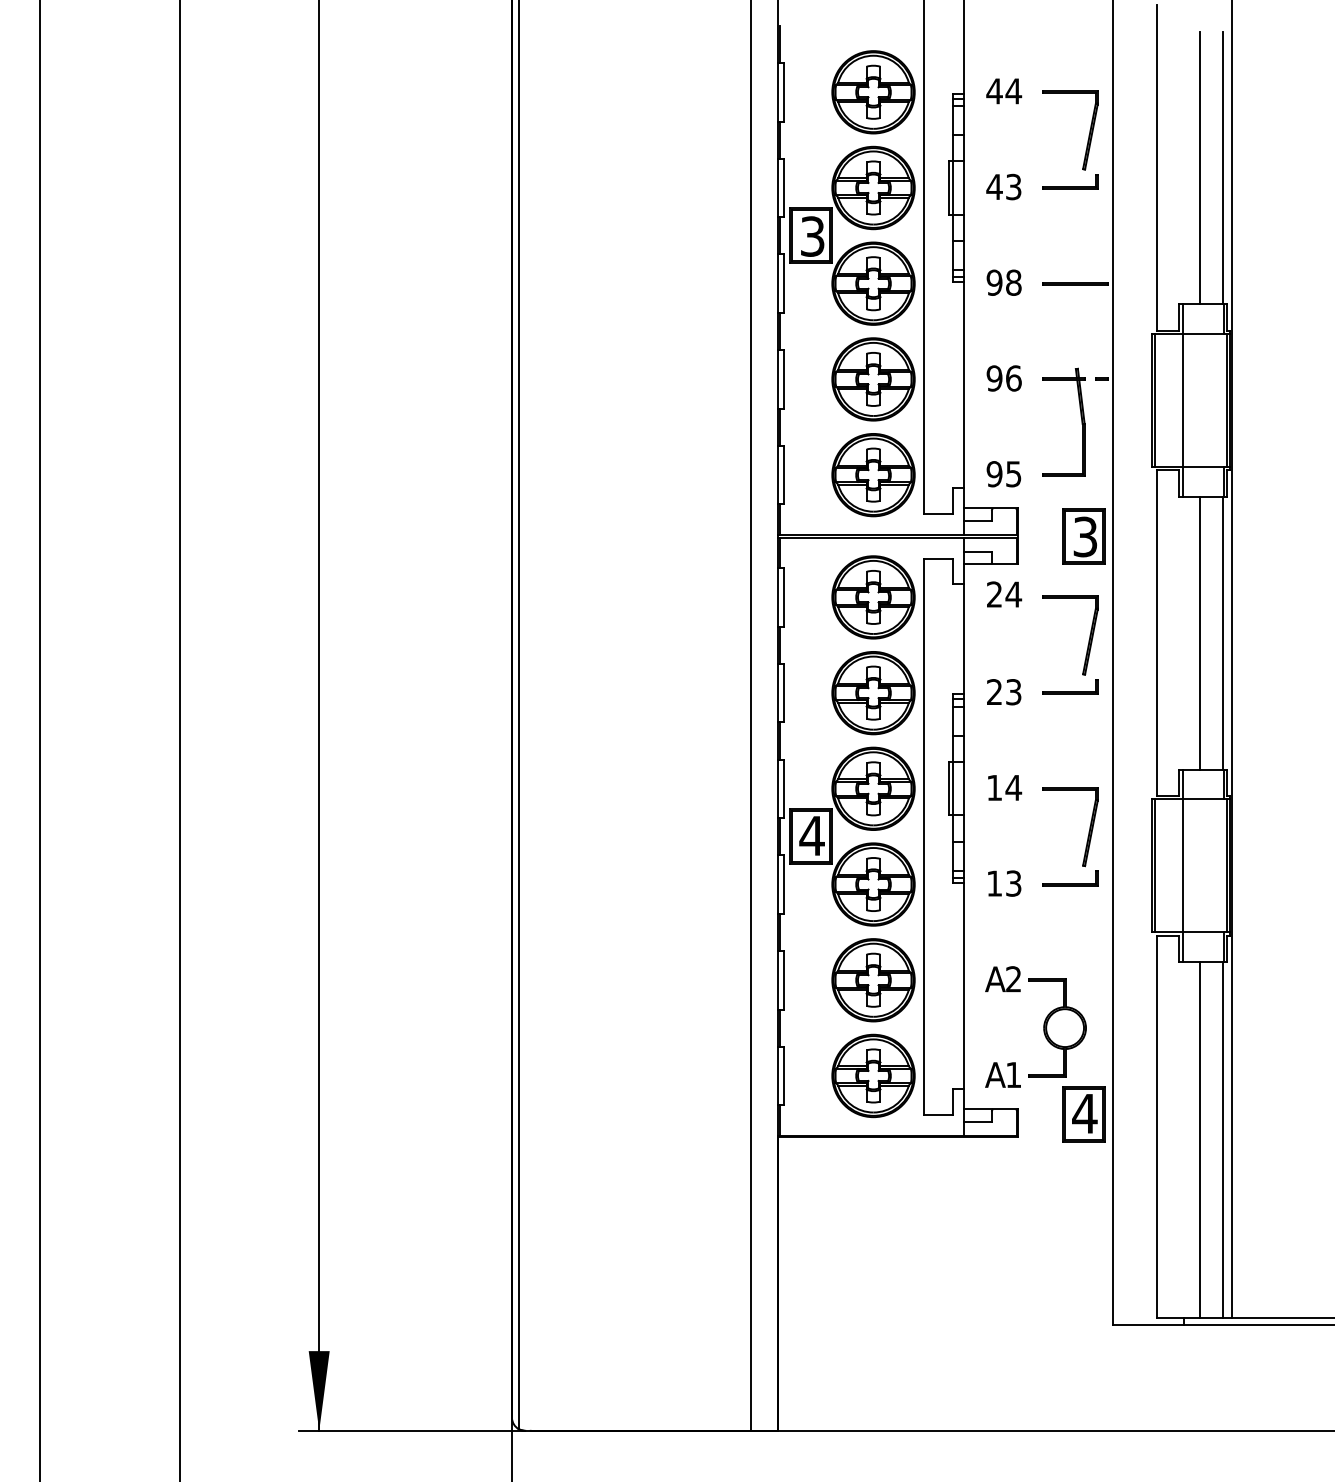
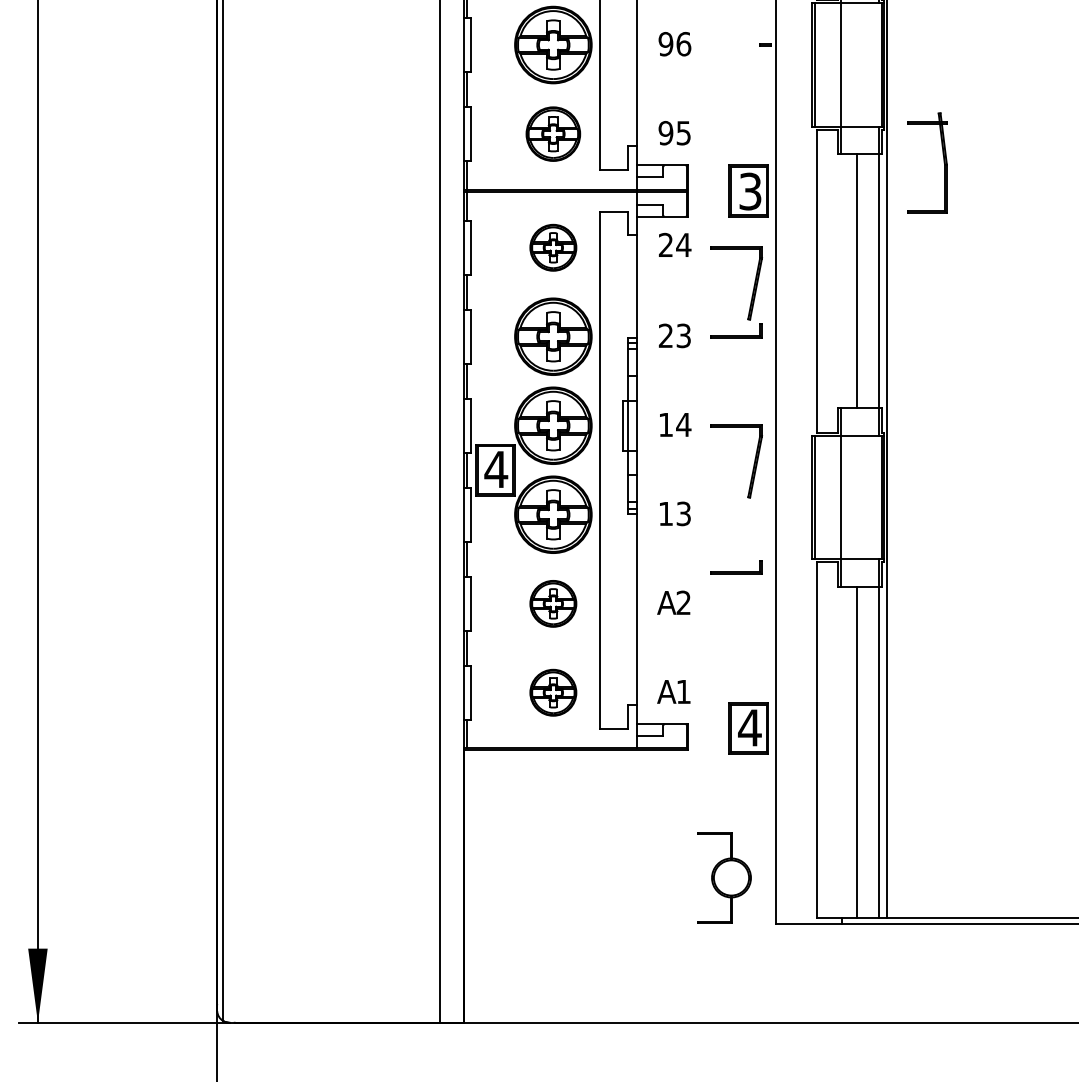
part: (1080, 416) -> (942, 157), moved
part: (873, 475) -> (553, 134), size x0.7
part: (873, 597) -> (553, 247), size x0.6
part: (1070, 878) -> (736, 567), moved
part: (873, 980) -> (553, 604), size x0.6
part: (1057, 1027) -> (724, 877), moved
part: (873, 1075) -> (553, 692), size x0.6

